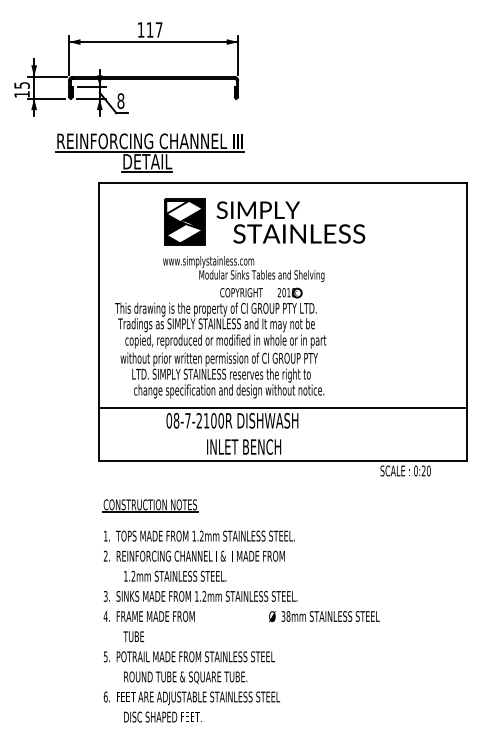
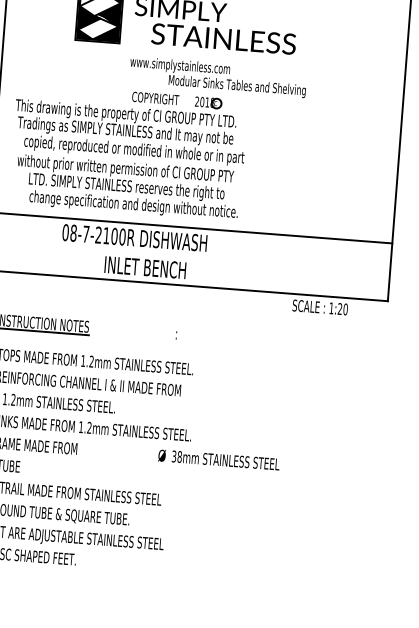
text: (243, 268) -> (217, 76), moved
text: (415, 470) -> (331, 307), 0:20 -> 1:20

